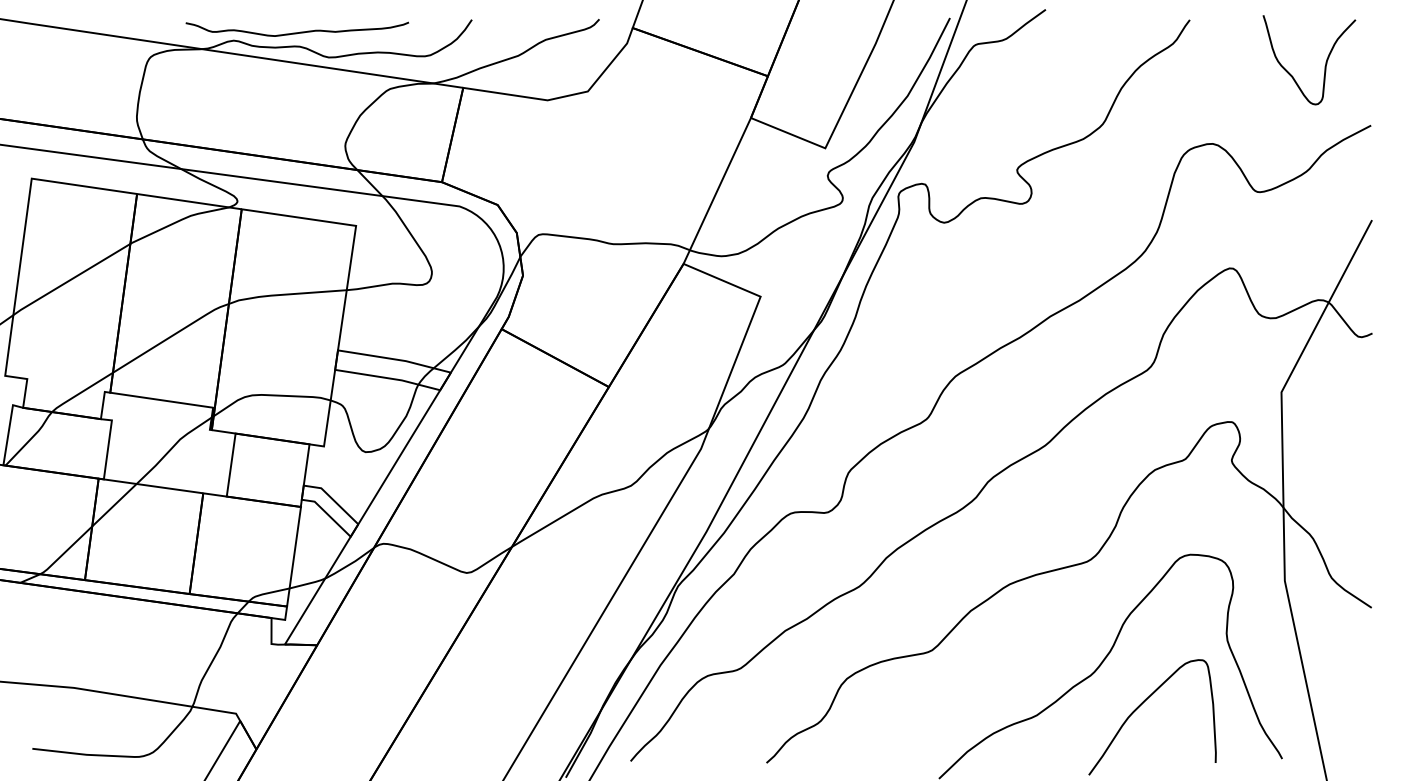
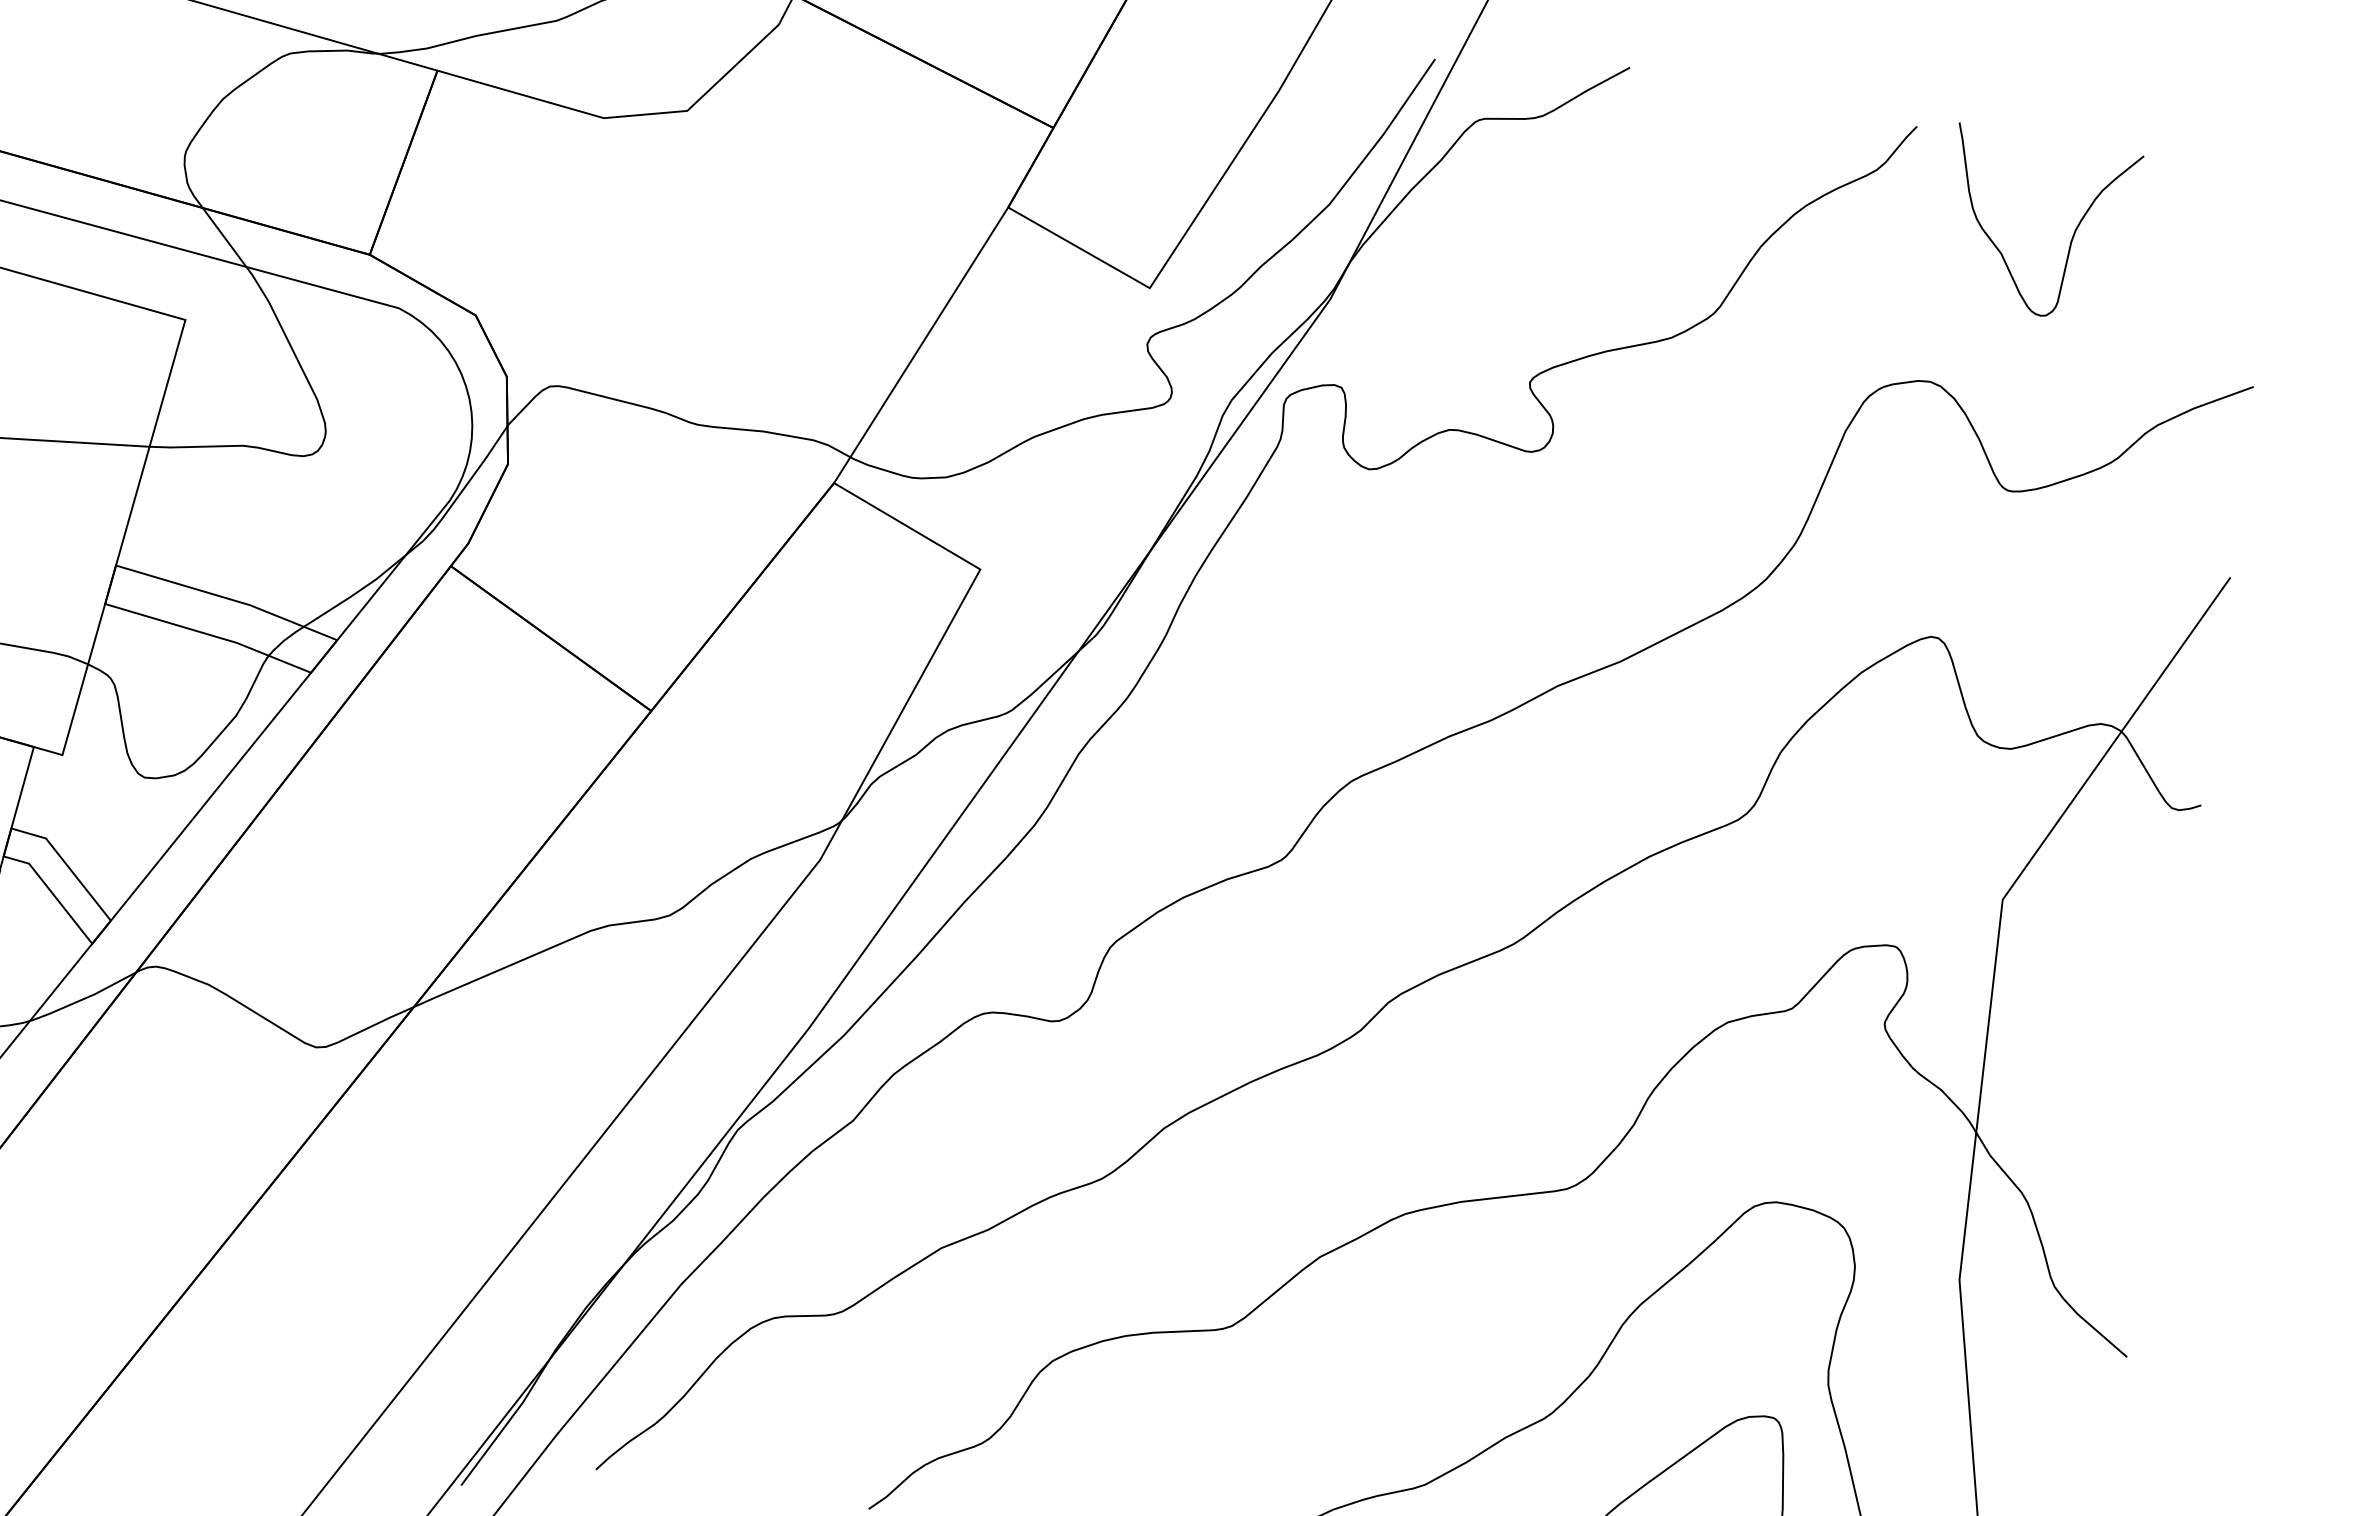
curve: (1325, 62) -> (2071, 233), moved

